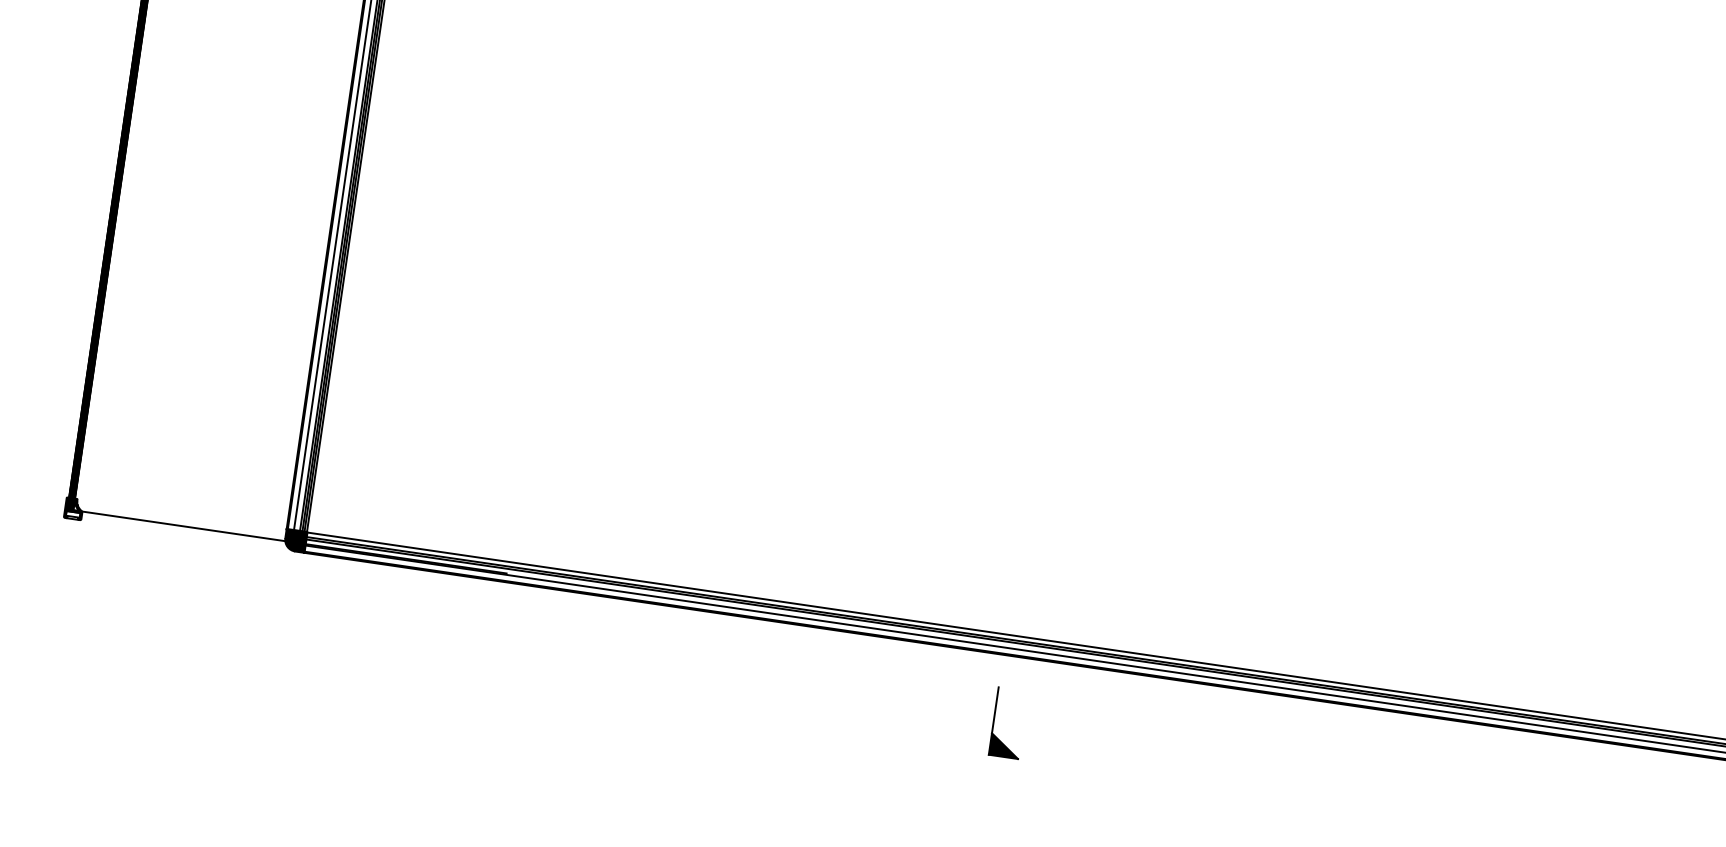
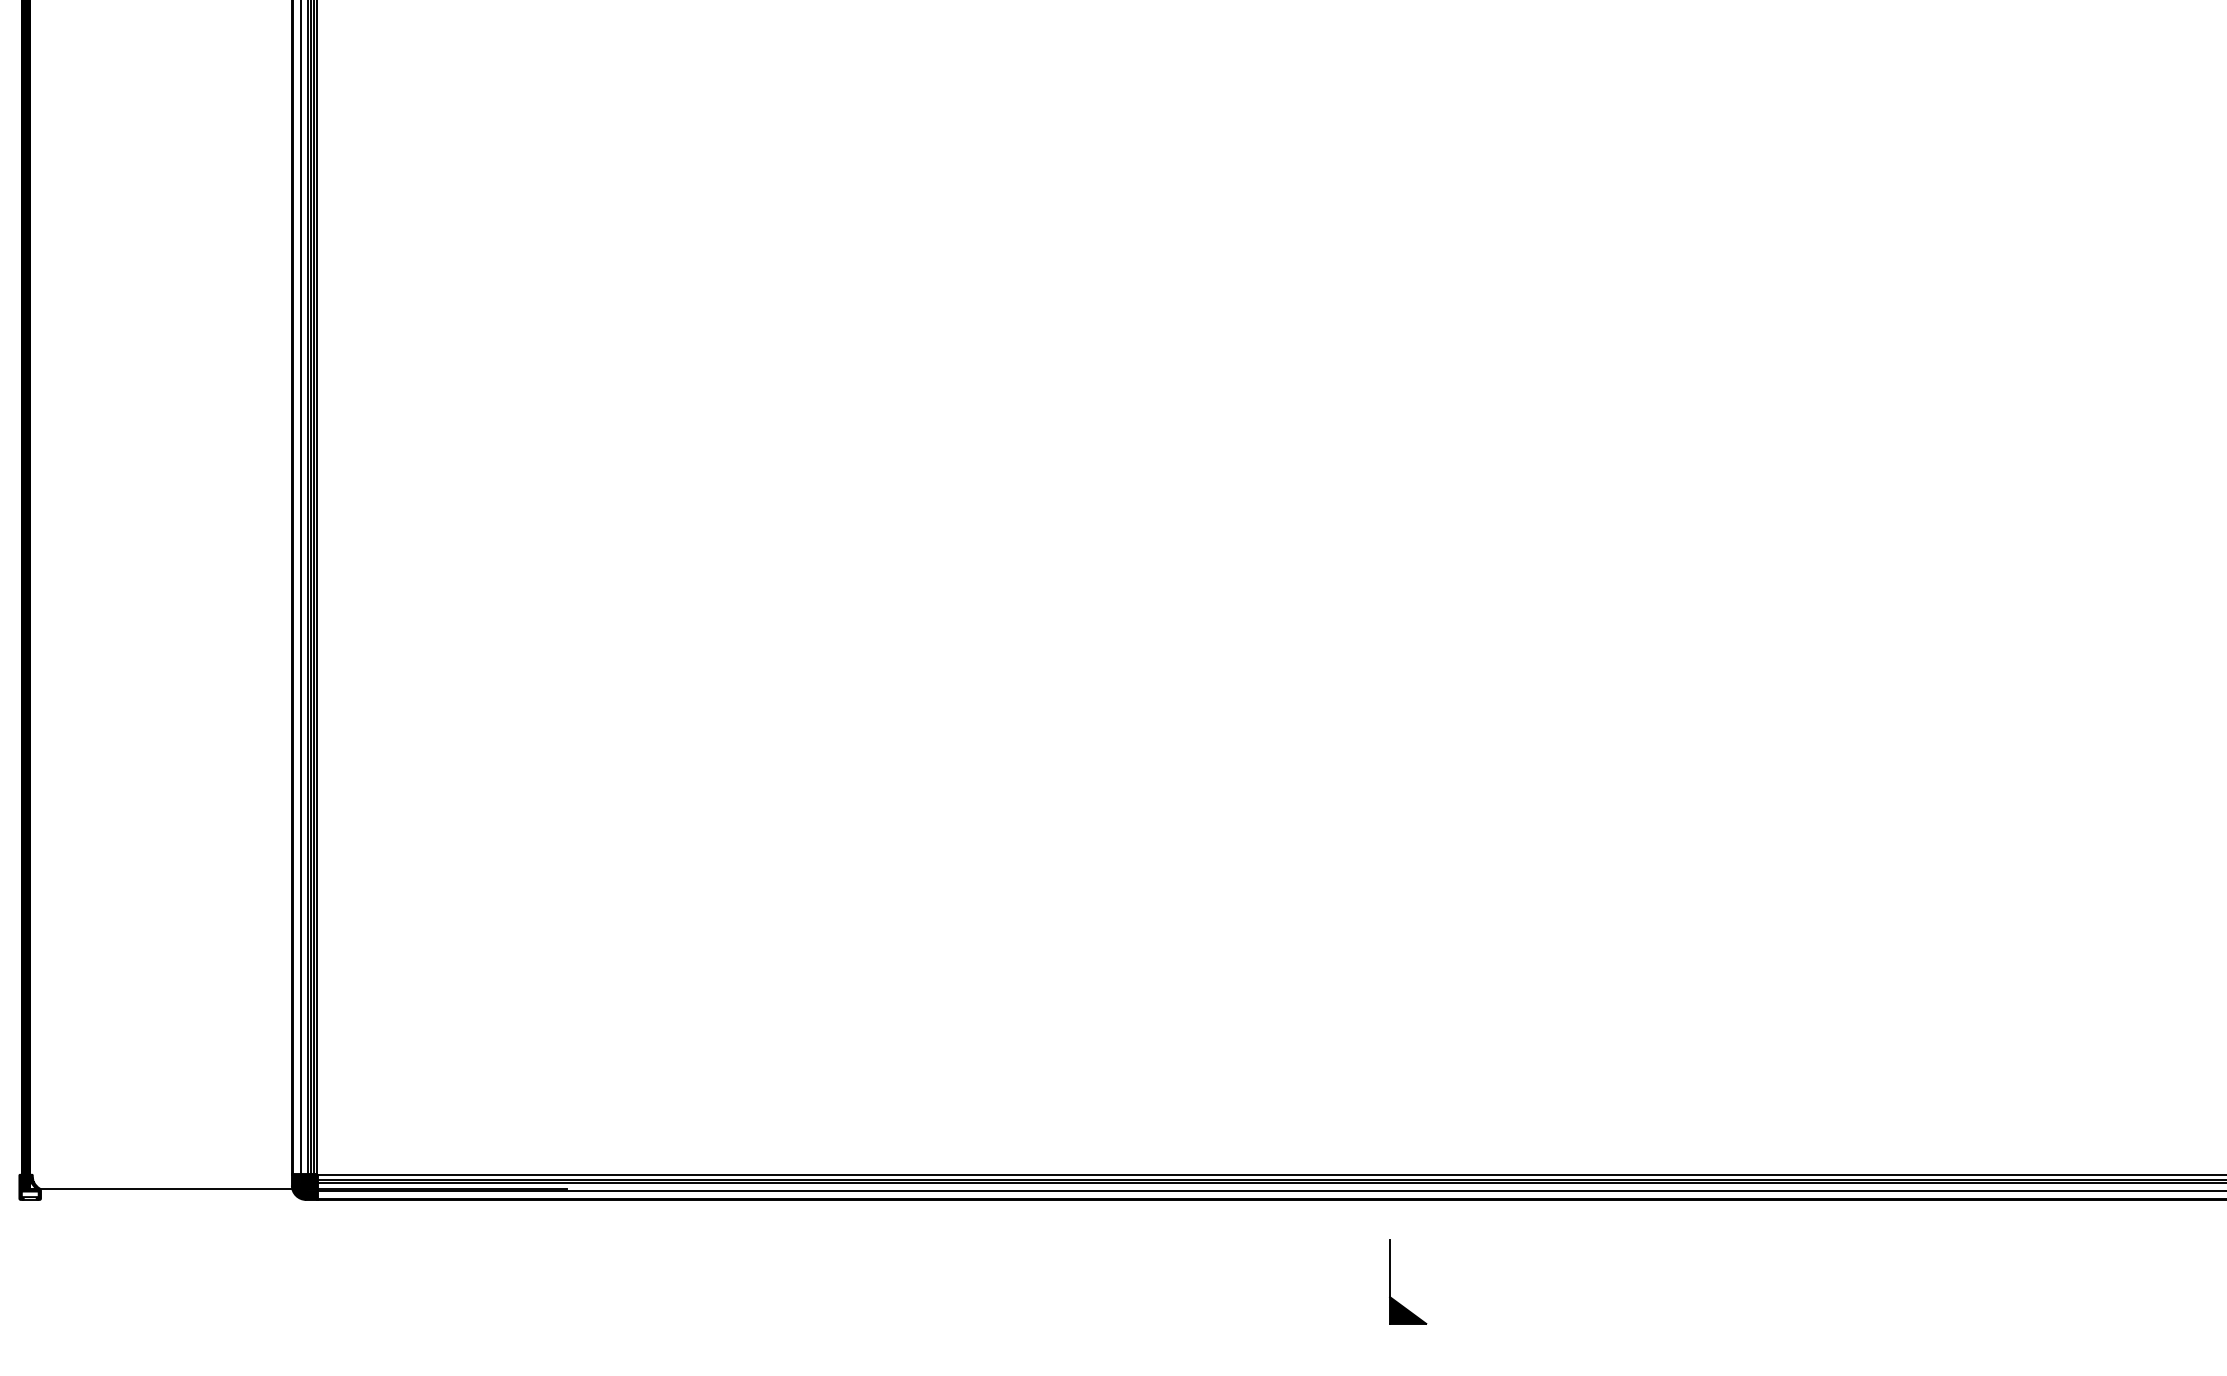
part: (994, 720) -> (1390, 1281), moved

